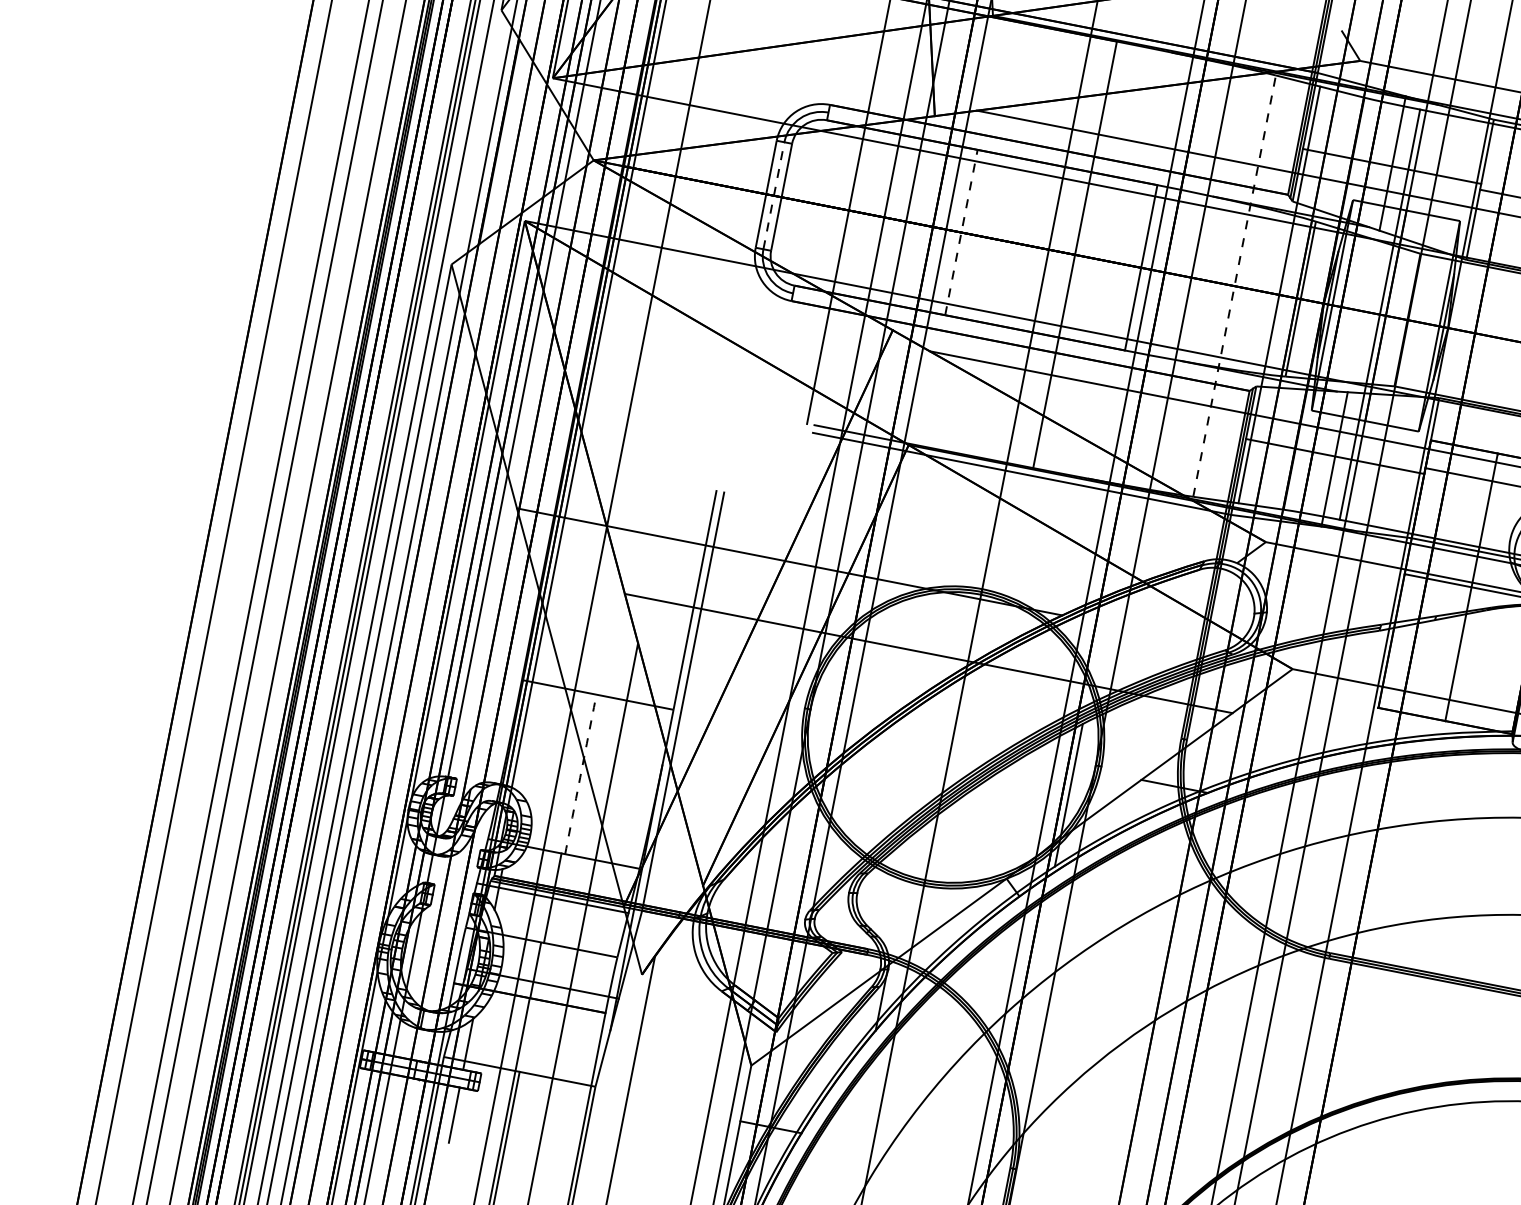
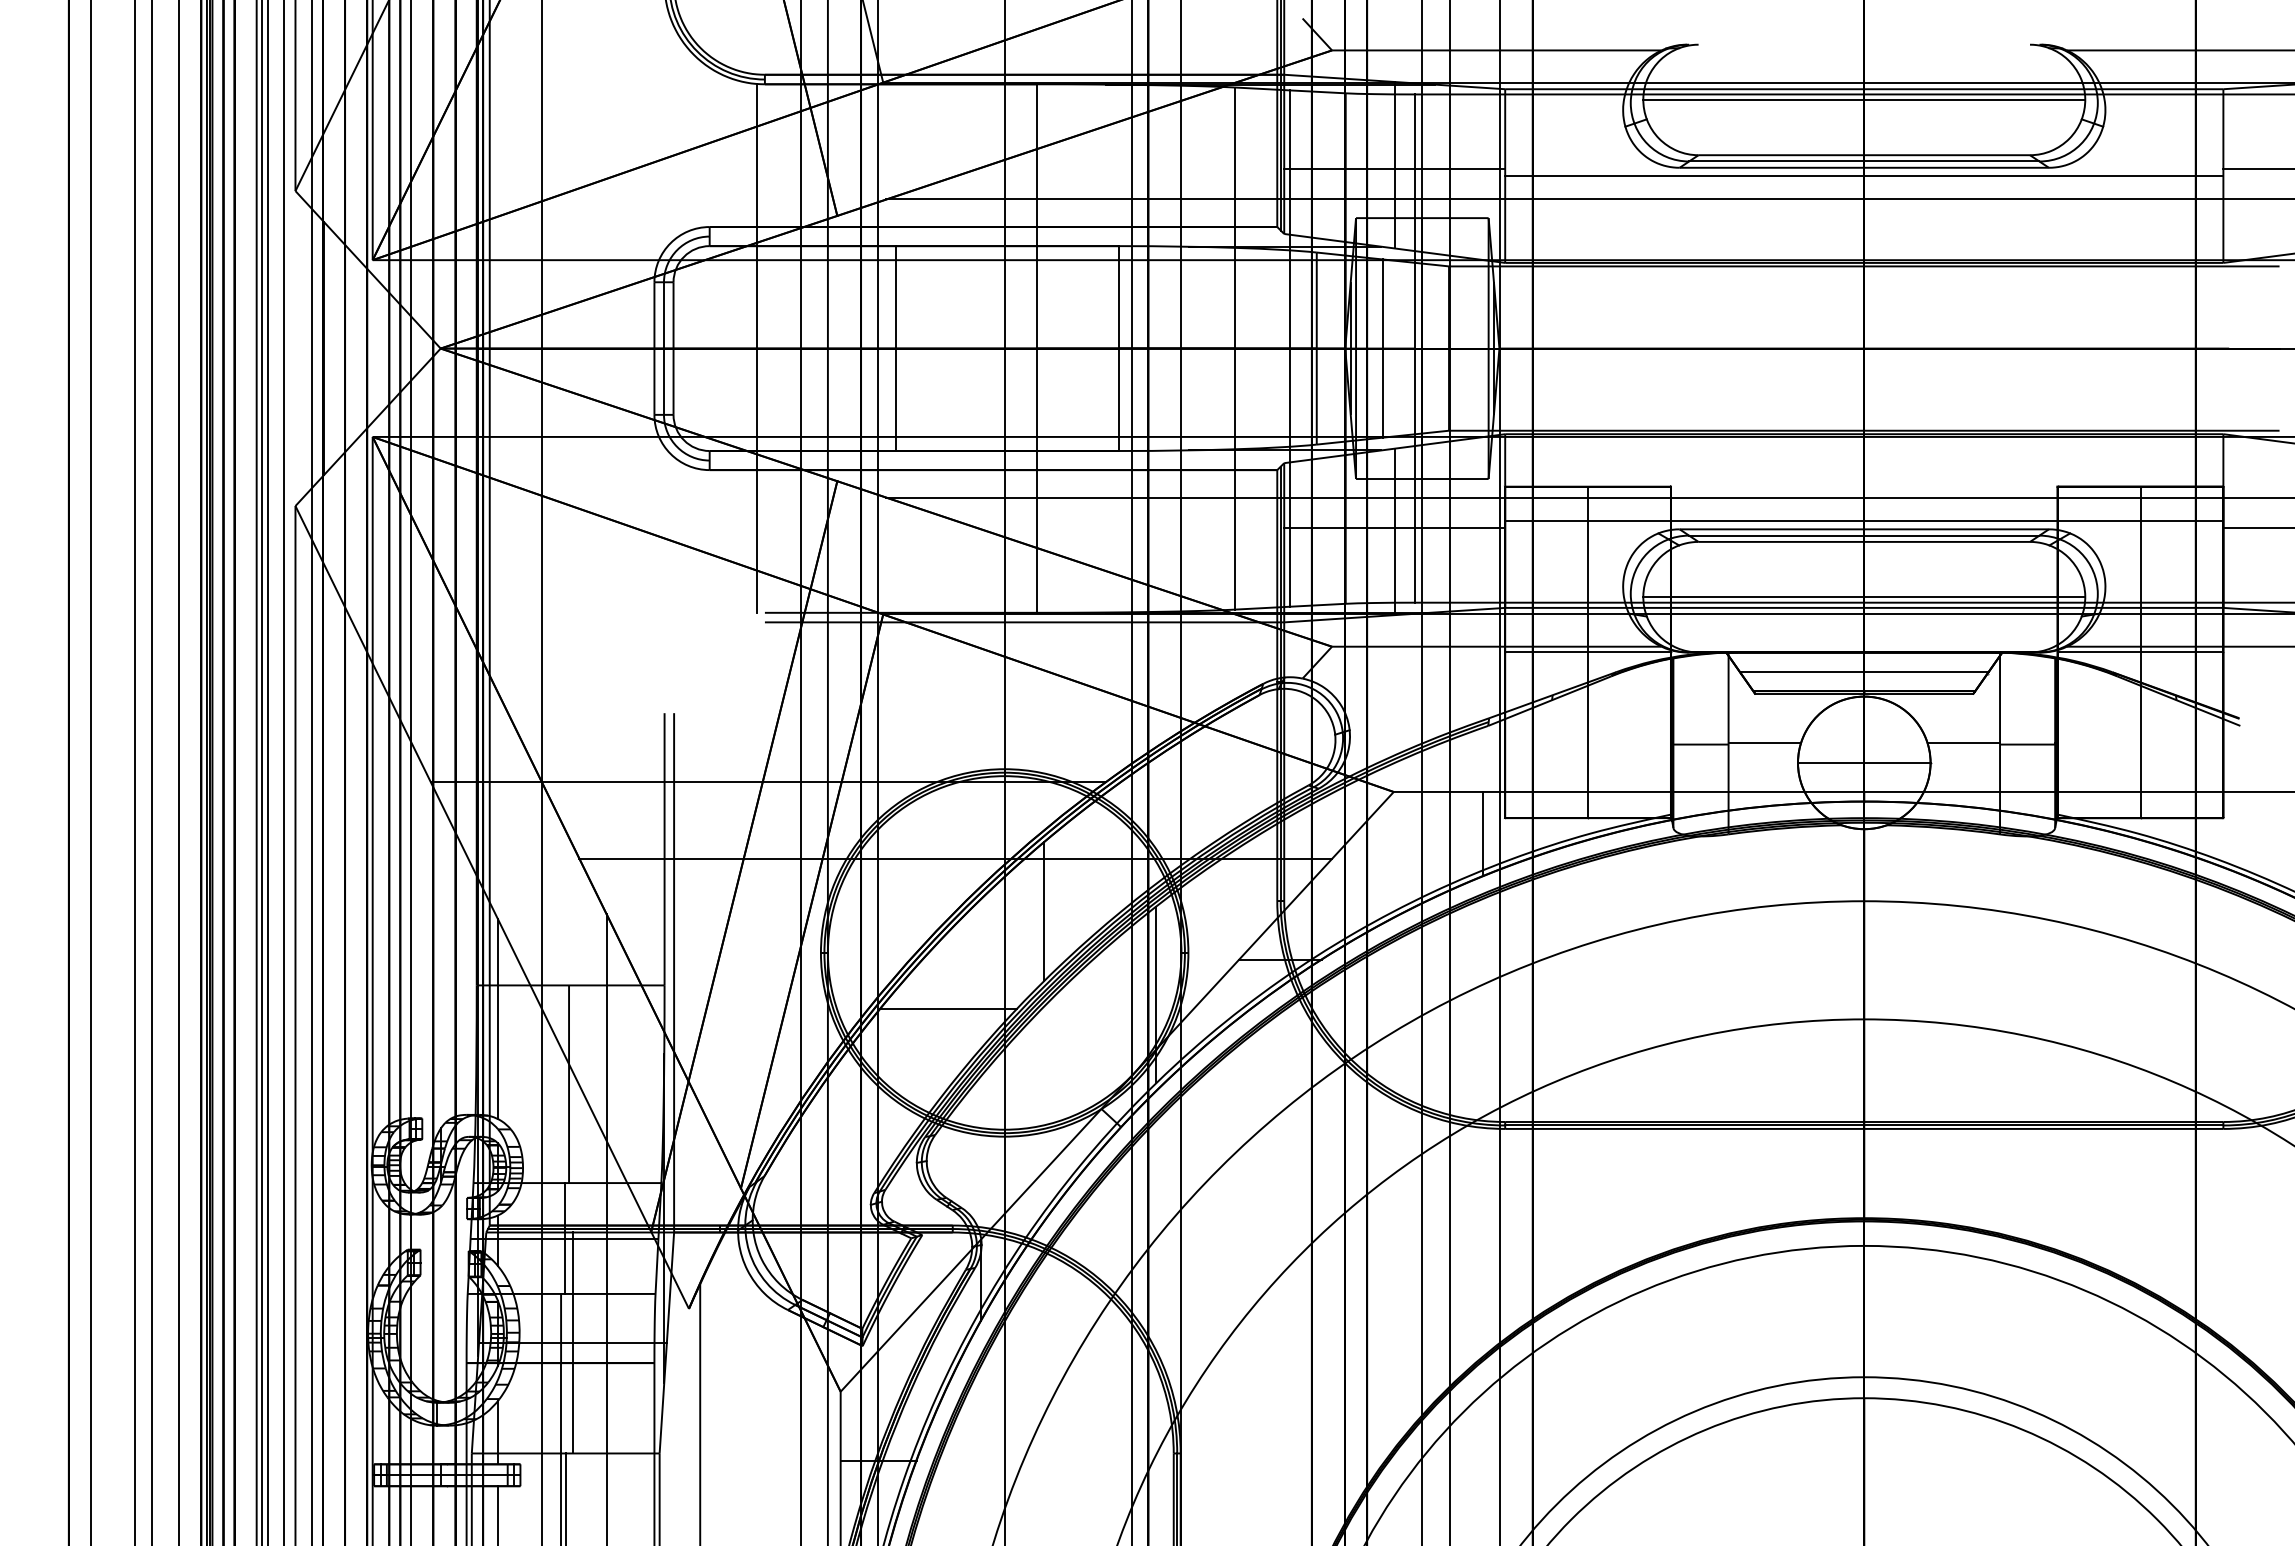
line: (773, 195) -> (663, 348), dashed -> solid
line: (961, 232) -> (896, 348), dashed -> solid
line: (1234, 286) -> (1234, 348), dashed -> solid
line: (1353, 309) -> (1382, 348), added
line: (533, 710) -> (497, 1018), added
line: (991, 710) -> (1044, 911), added
line: (1357, 716) -> (1482, 833), added
line: (899, 773) -> (948, 1008), added
arc: (580, 776) -> (569, 1086), dashed -> solid
line: (542, 983) -> (572, 1342), added

